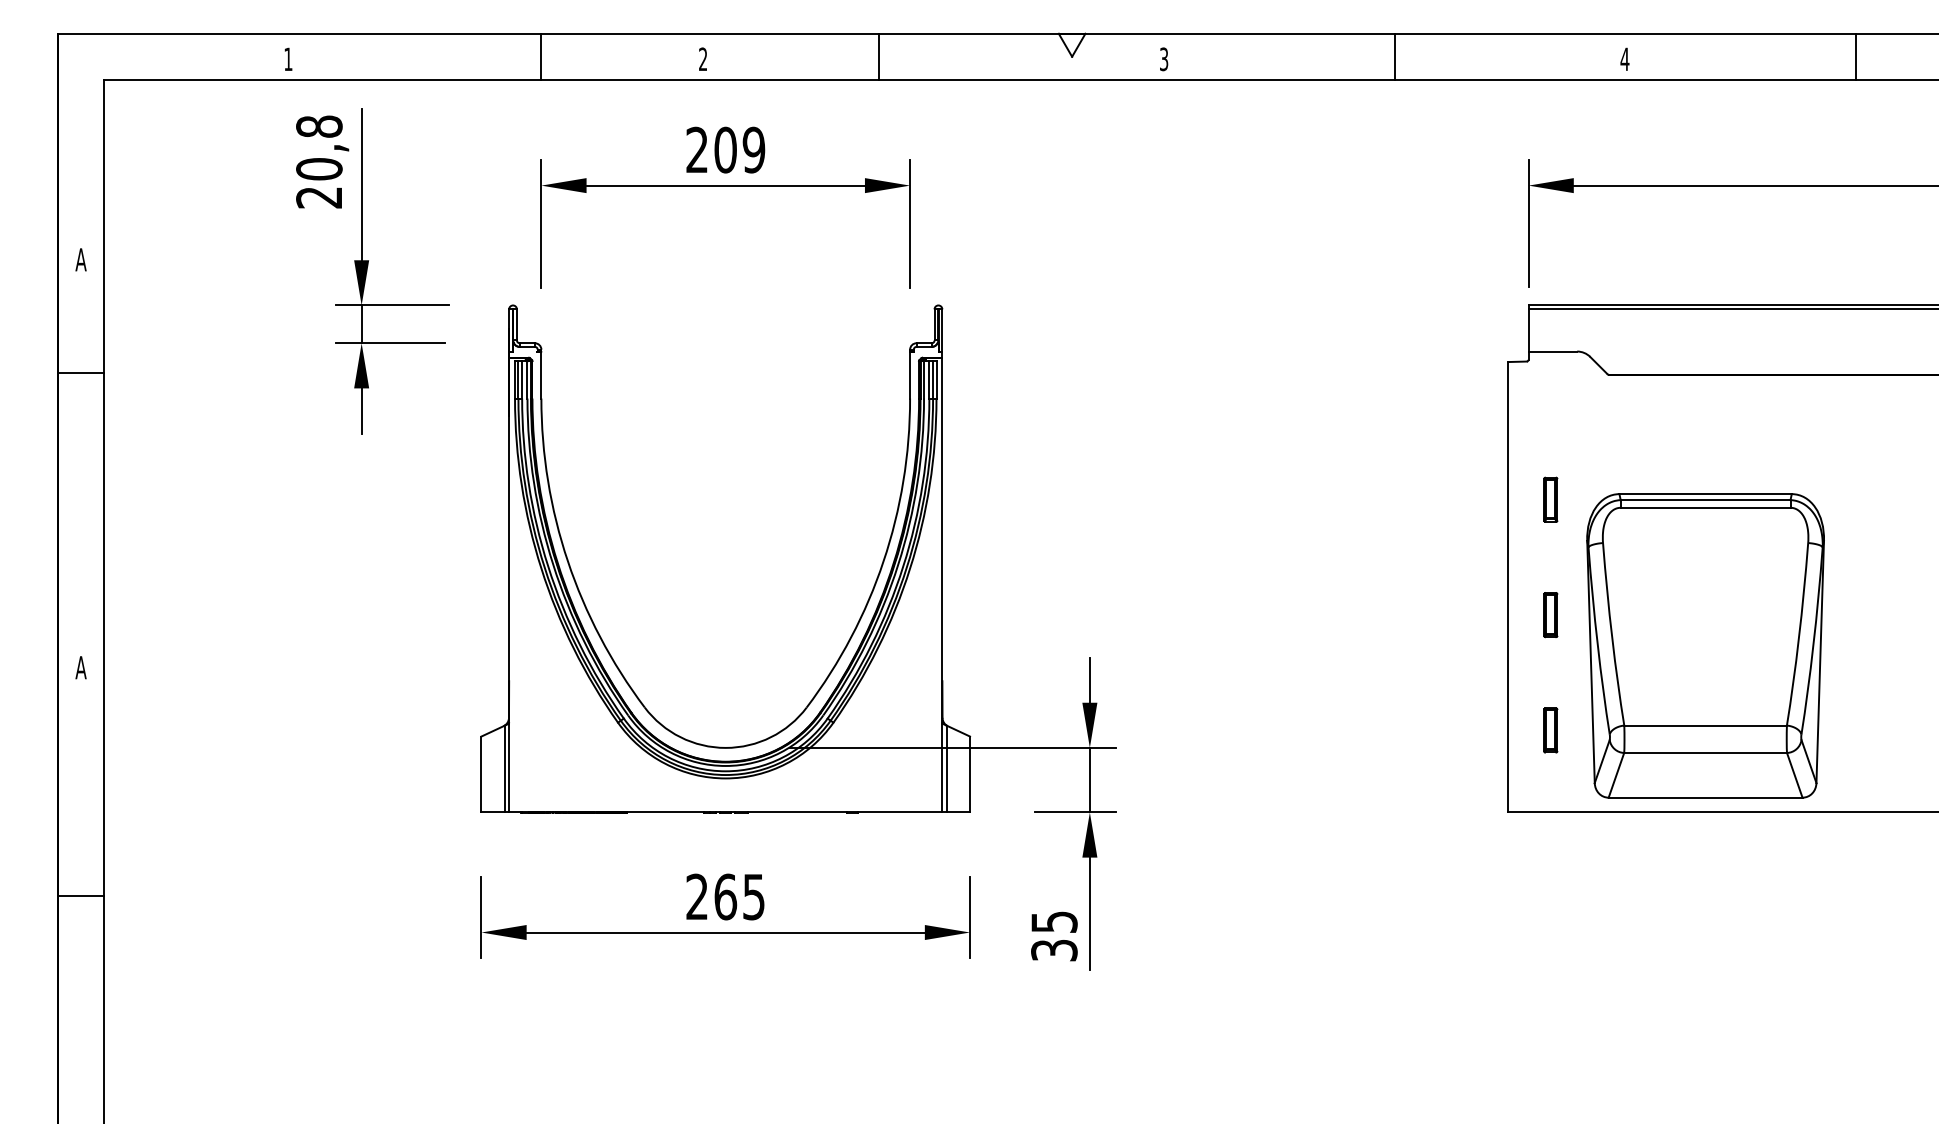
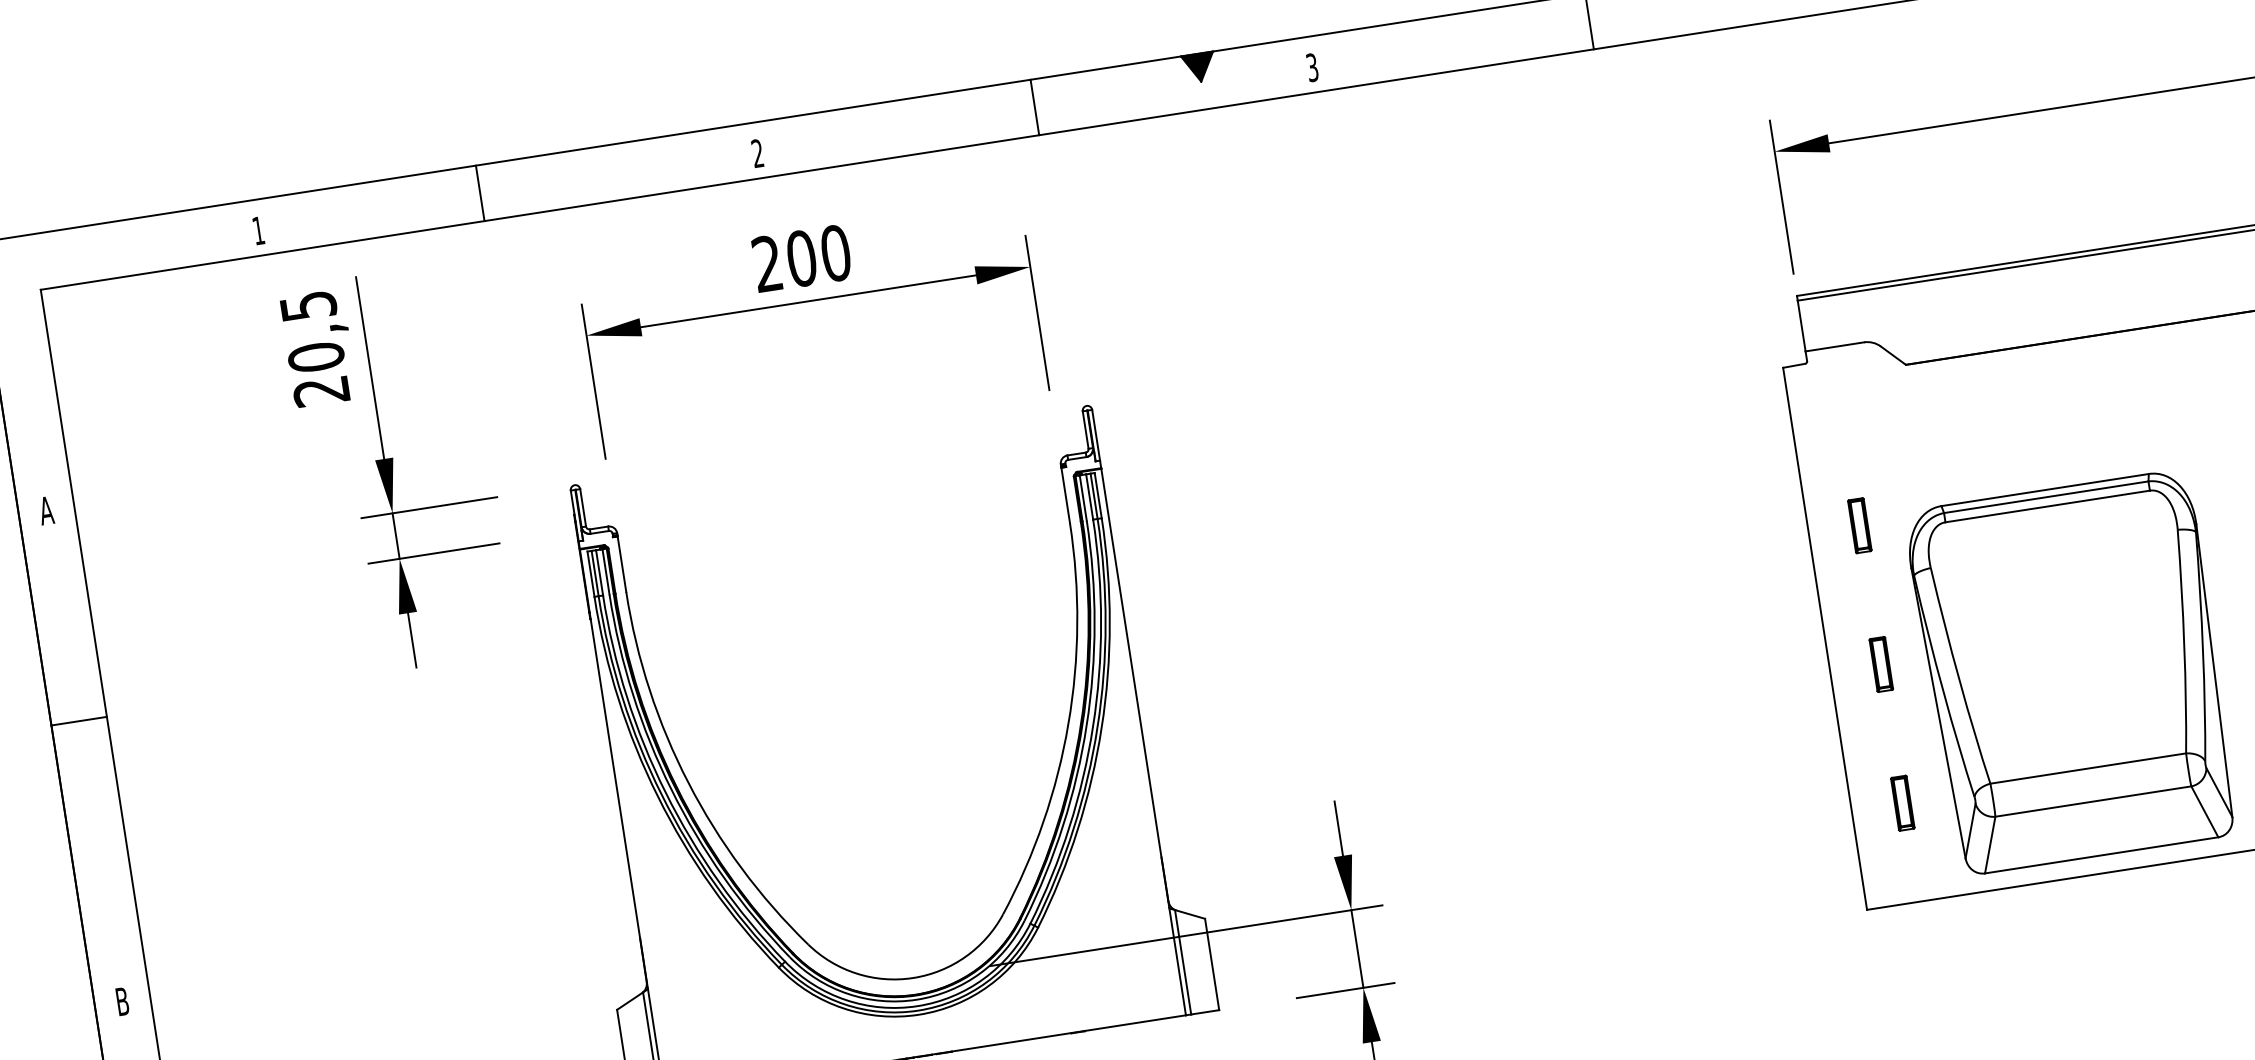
fill: (1071, 44) -> (1198, 67), added
line: (540, 56) -> (479, 193), moved
line: (878, 56) -> (1034, 107), moved
text: (319, 126) -> (308, 305), 20,8 -> 20,5
text: (753, 149) -> (835, 252), 209 -> 200
line: (81, 372) -> (79, 720), moved
text: (80, 667) -> (121, 1001), A -> B

